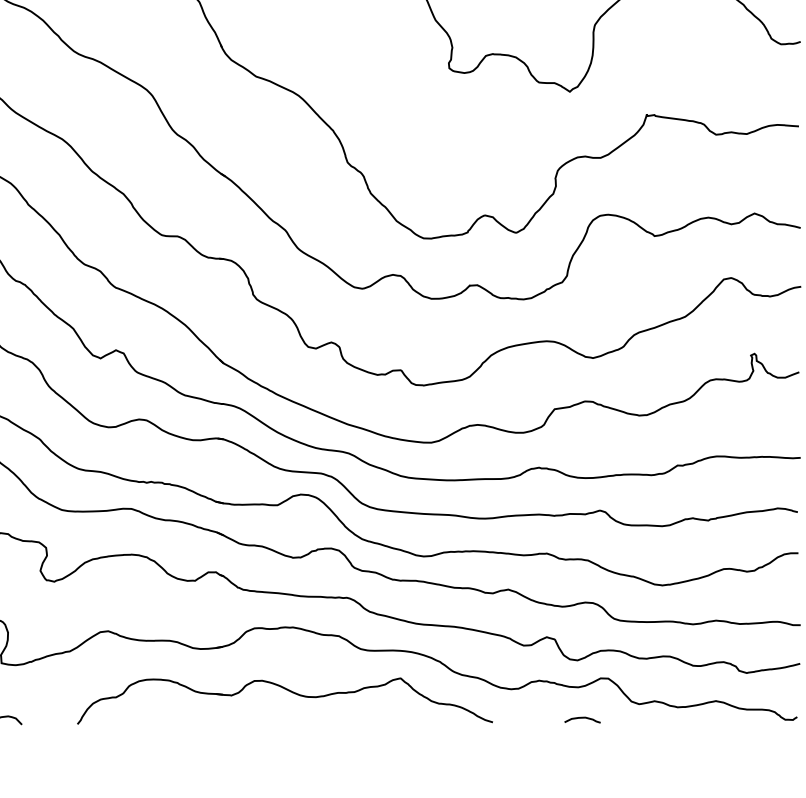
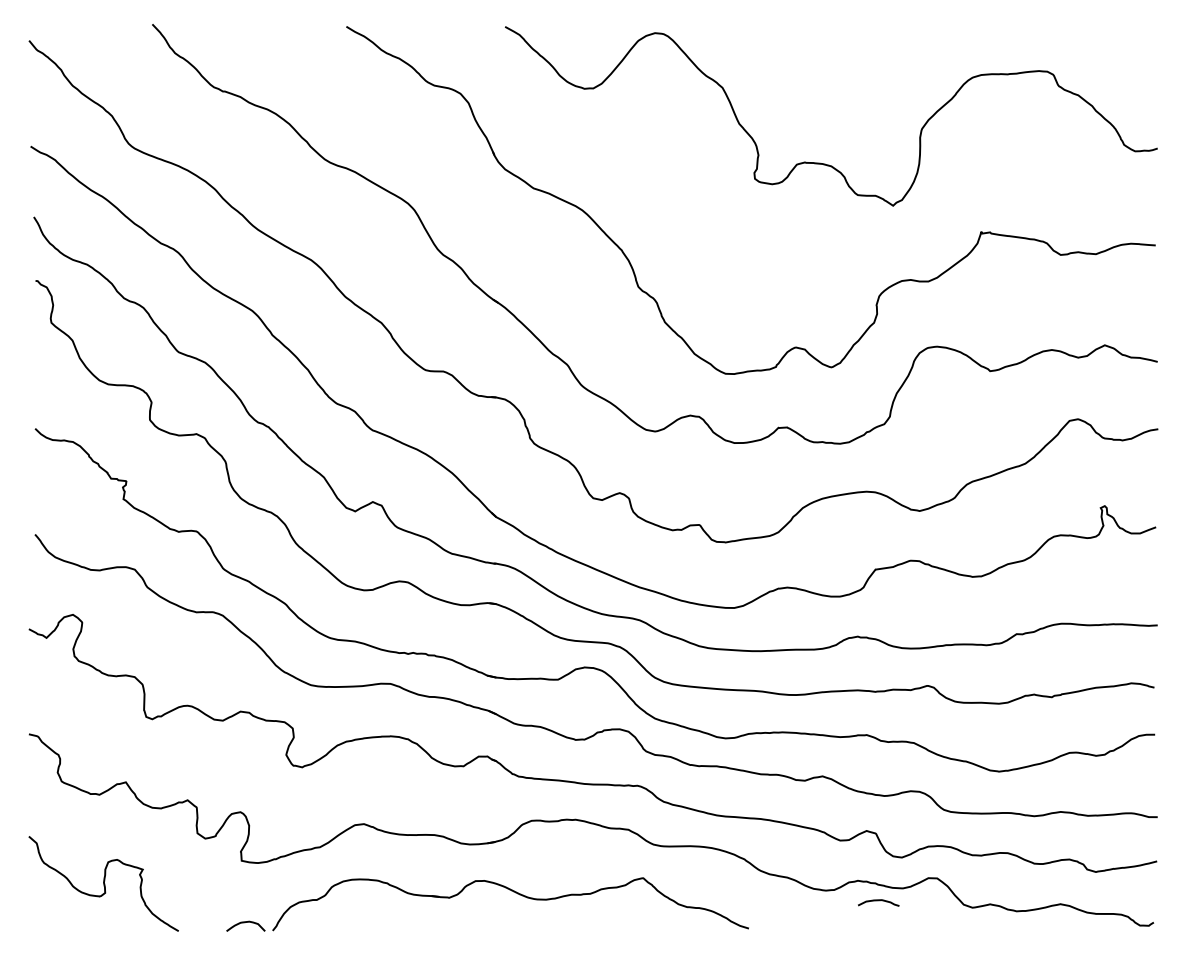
part: (289, 691) -> (515, 893), moved
curve: (582, 718) -> (878, 901), moved

